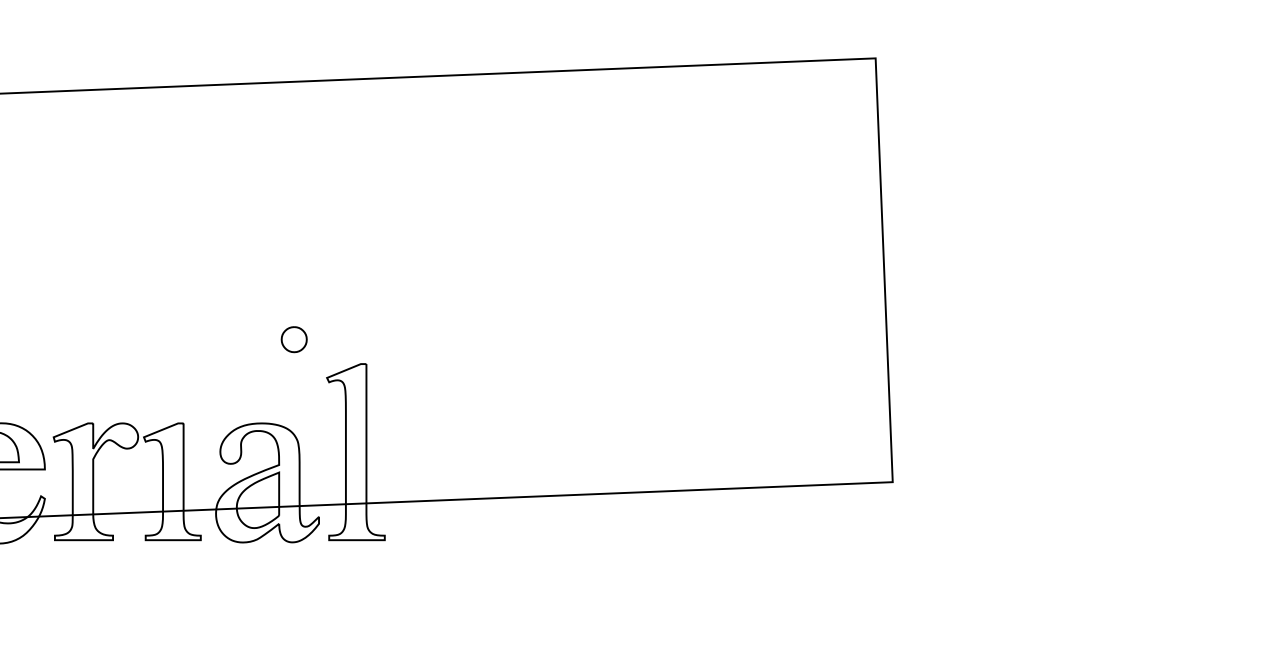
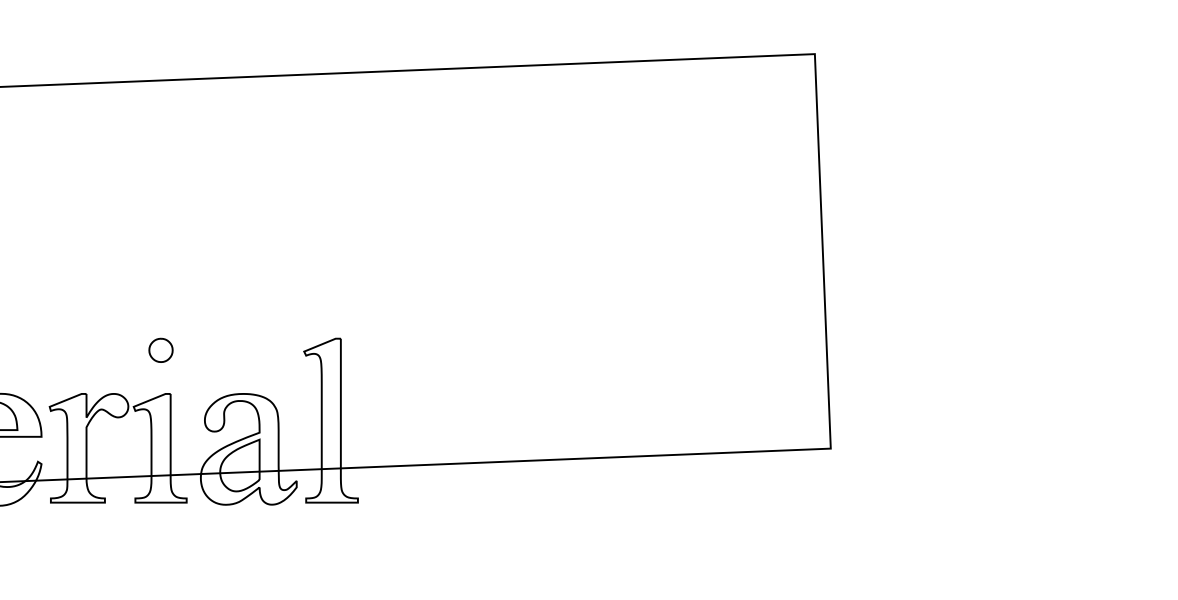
part: (293, 339) -> (160, 350), moved

